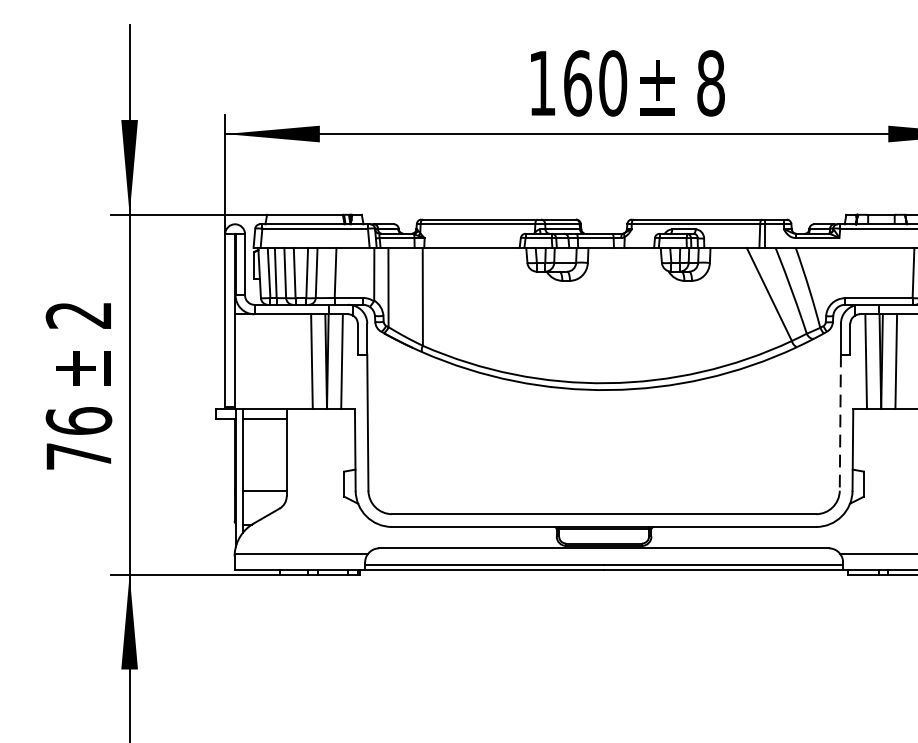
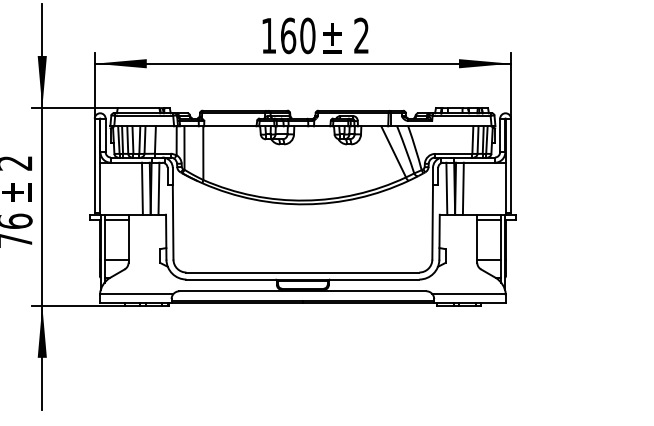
text: (710, 82) -> (361, 35), 8 -> 2
line: (840, 423) -> (432, 222), dashed -> solid

